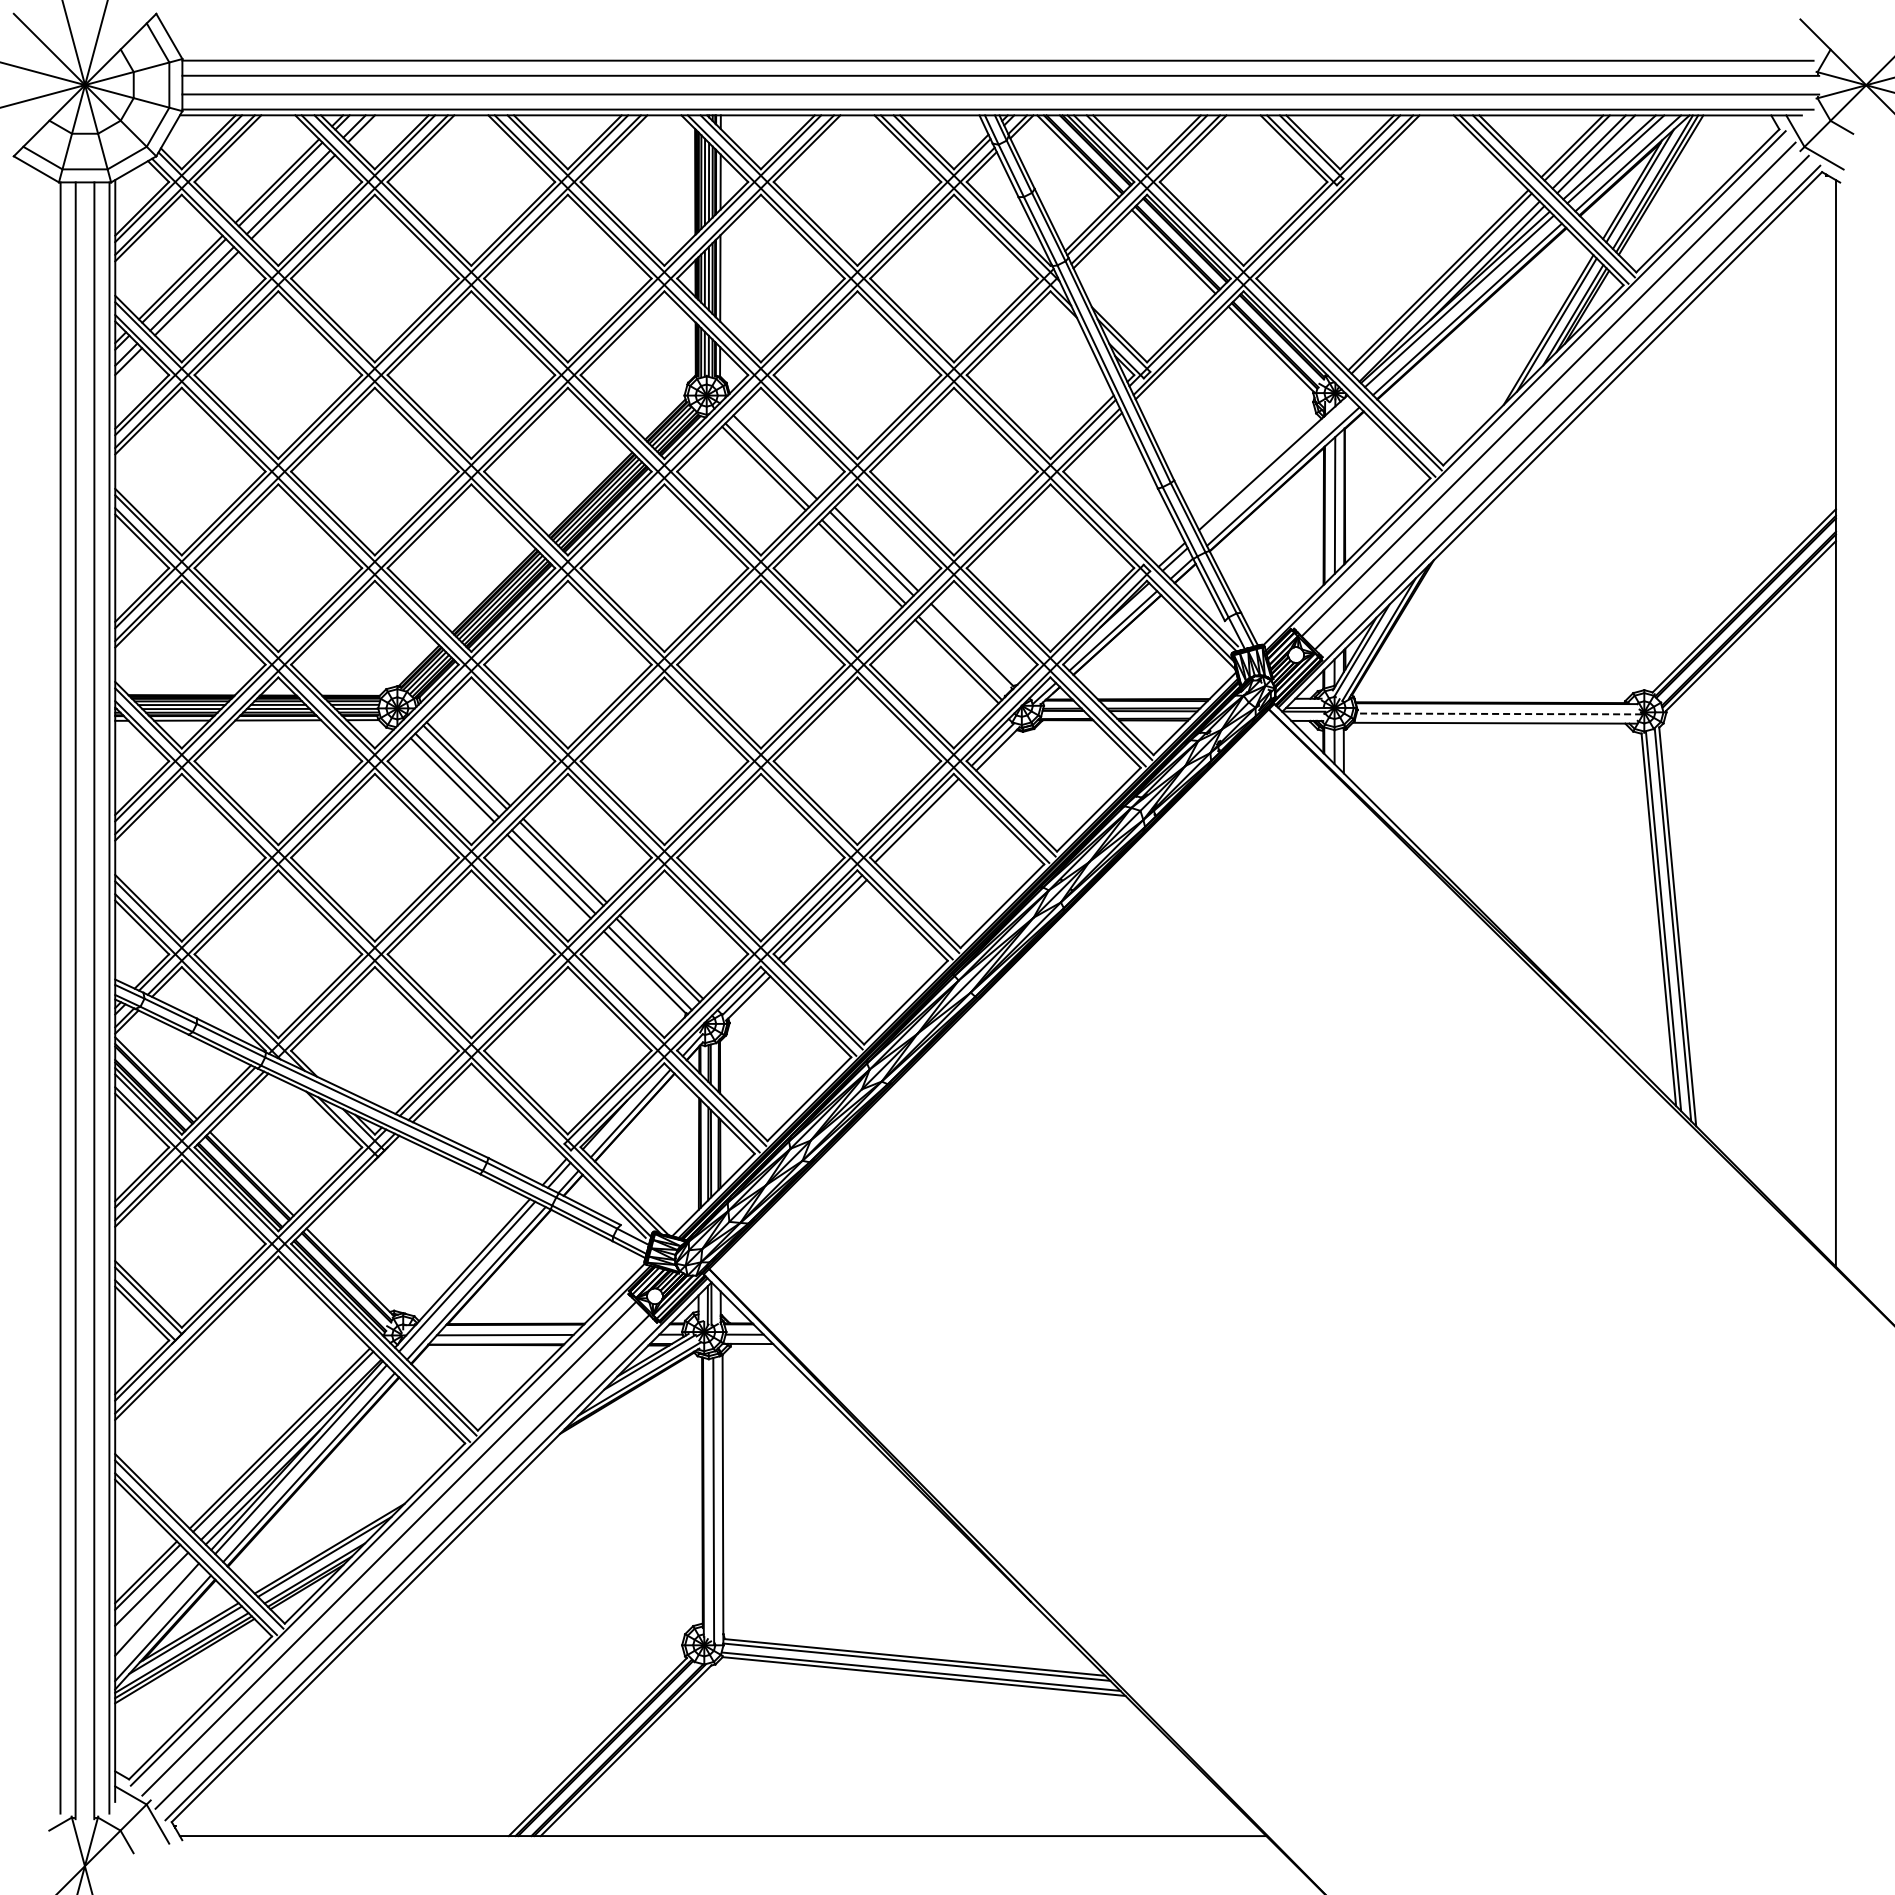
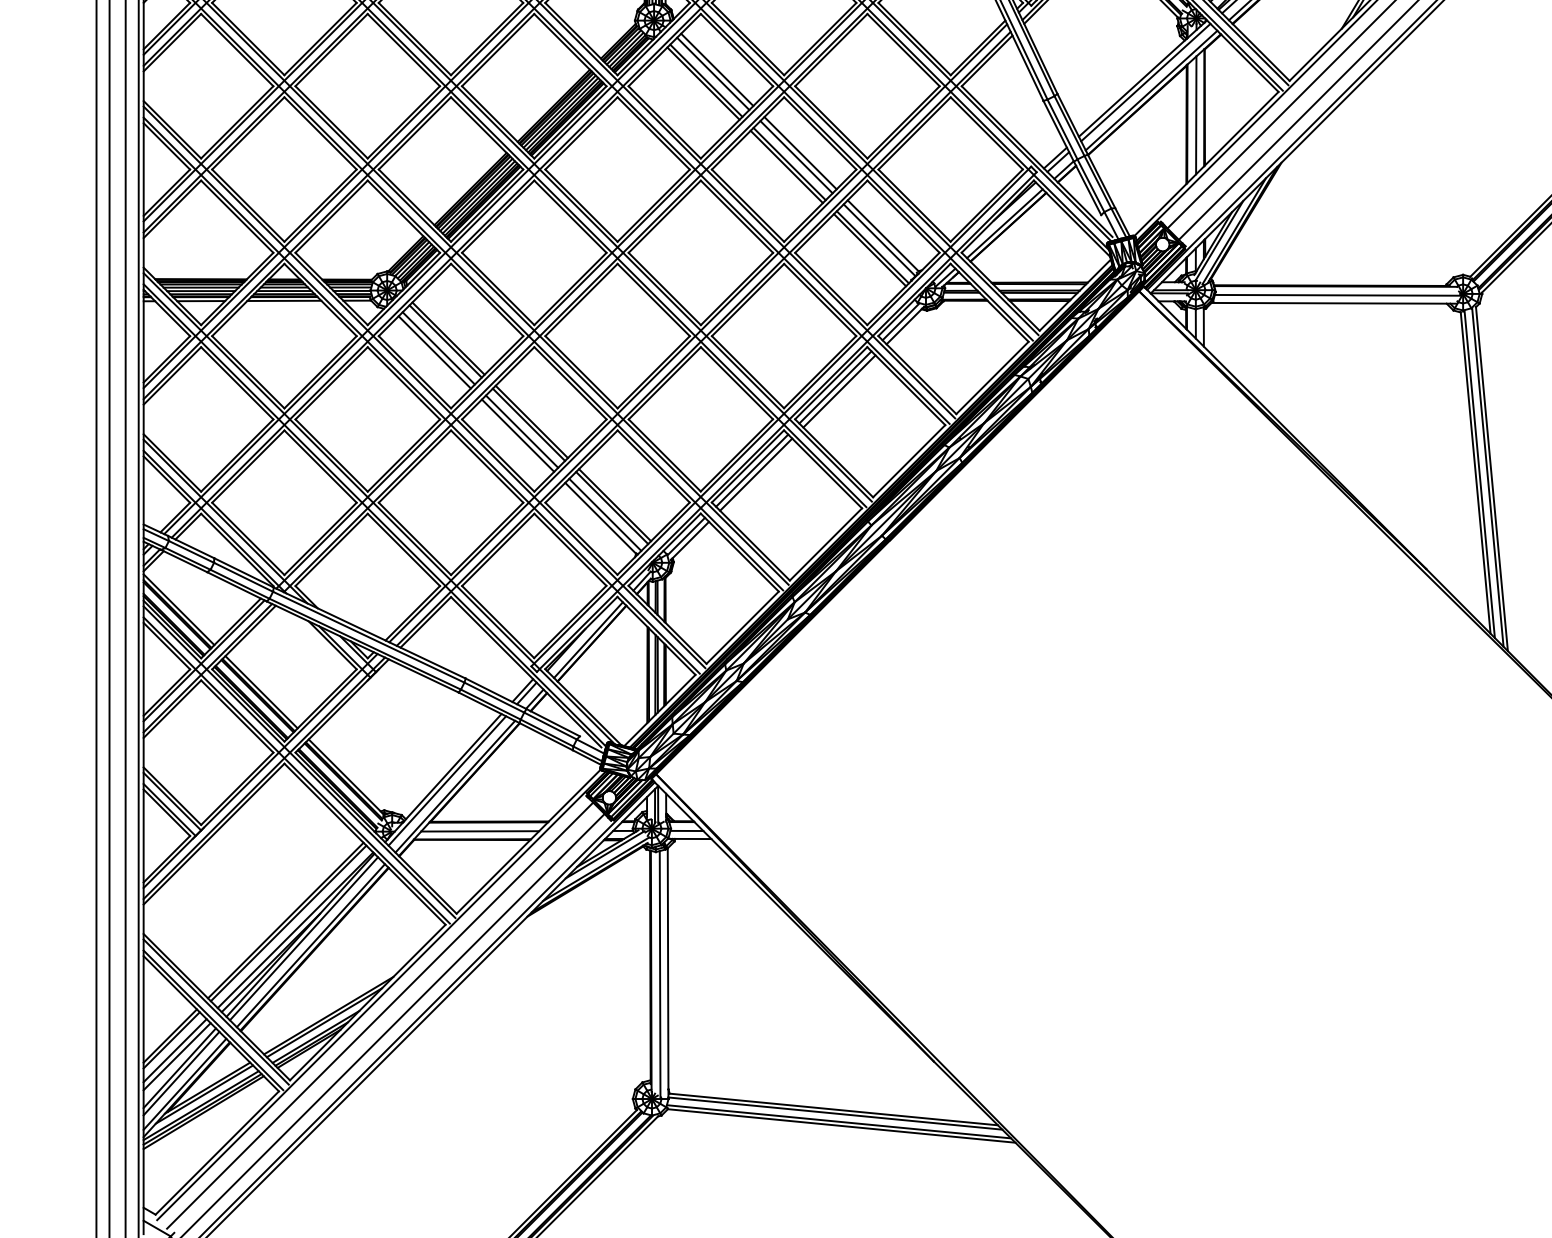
line: (779, 452) -> (716, 69), added
line: (1276, 467) -> (1145, 82), added
line: (967, 649) -> (879, 239), added
line: (1499, 713) -> (1338, 294), dashed -> solid
line: (921, 825) -> (839, 391), added
line: (153, 1596) -> (176, 1056), added
line: (159, 1615) -> (181, 1073), added

